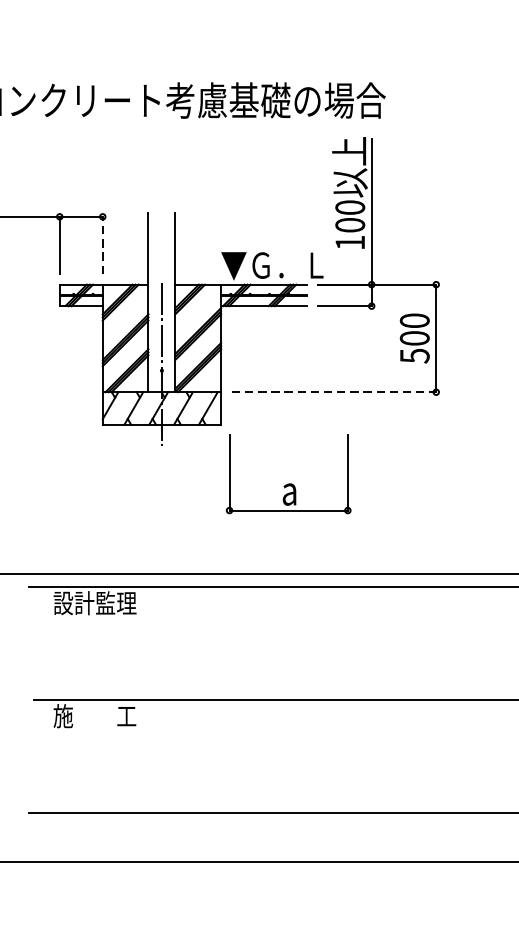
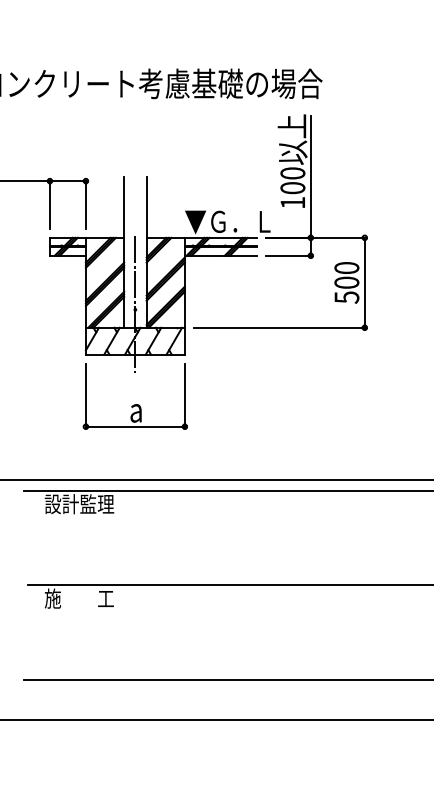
line: (102, 244) -> (85, 204), dashed -> solid
line: (334, 391) -> (279, 327), dashed -> solid
part: (287, 483) -> (134, 404), moved

